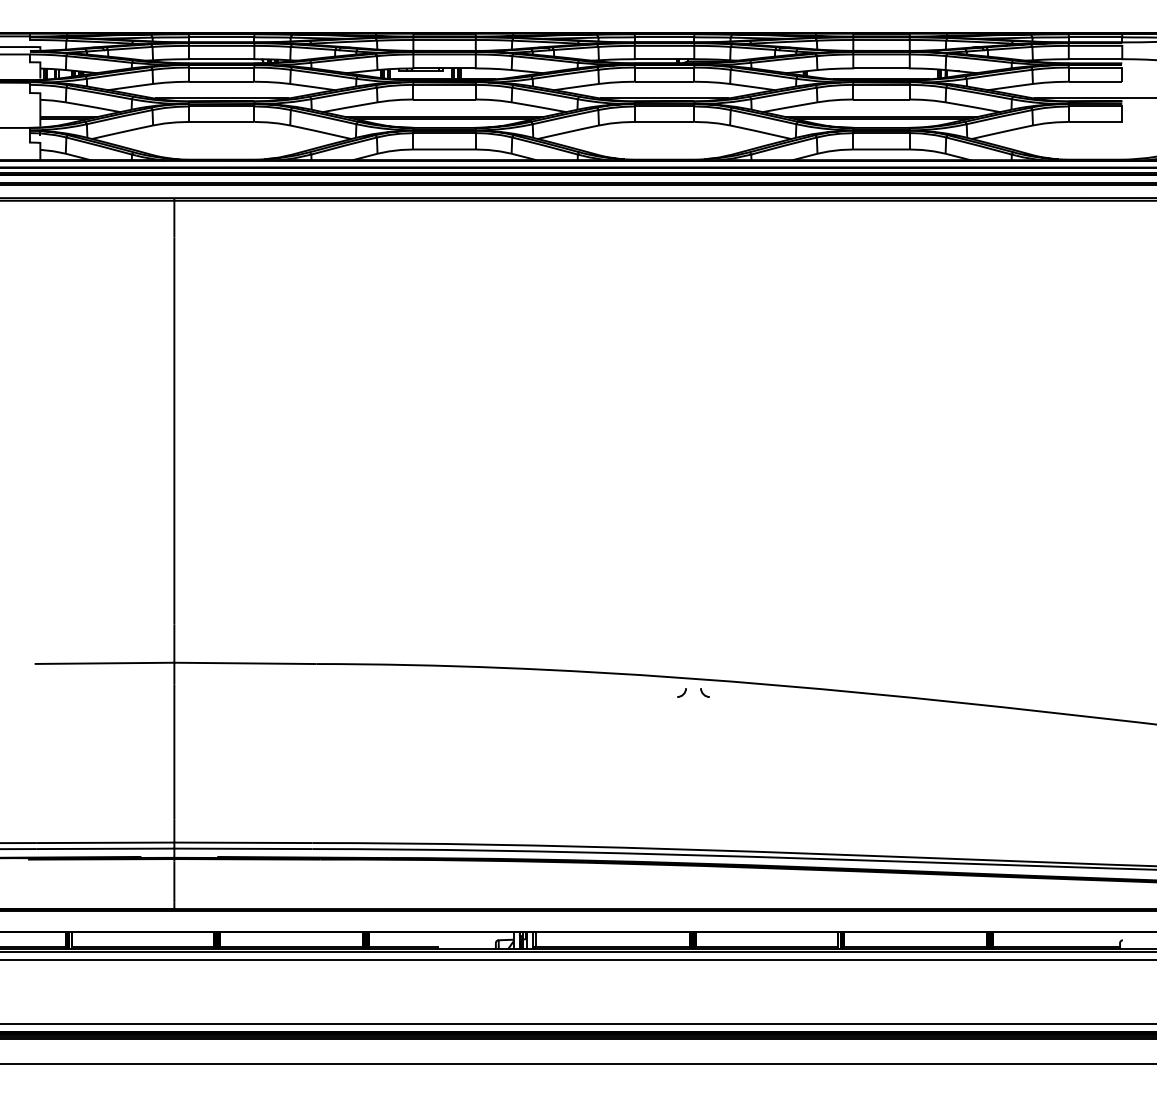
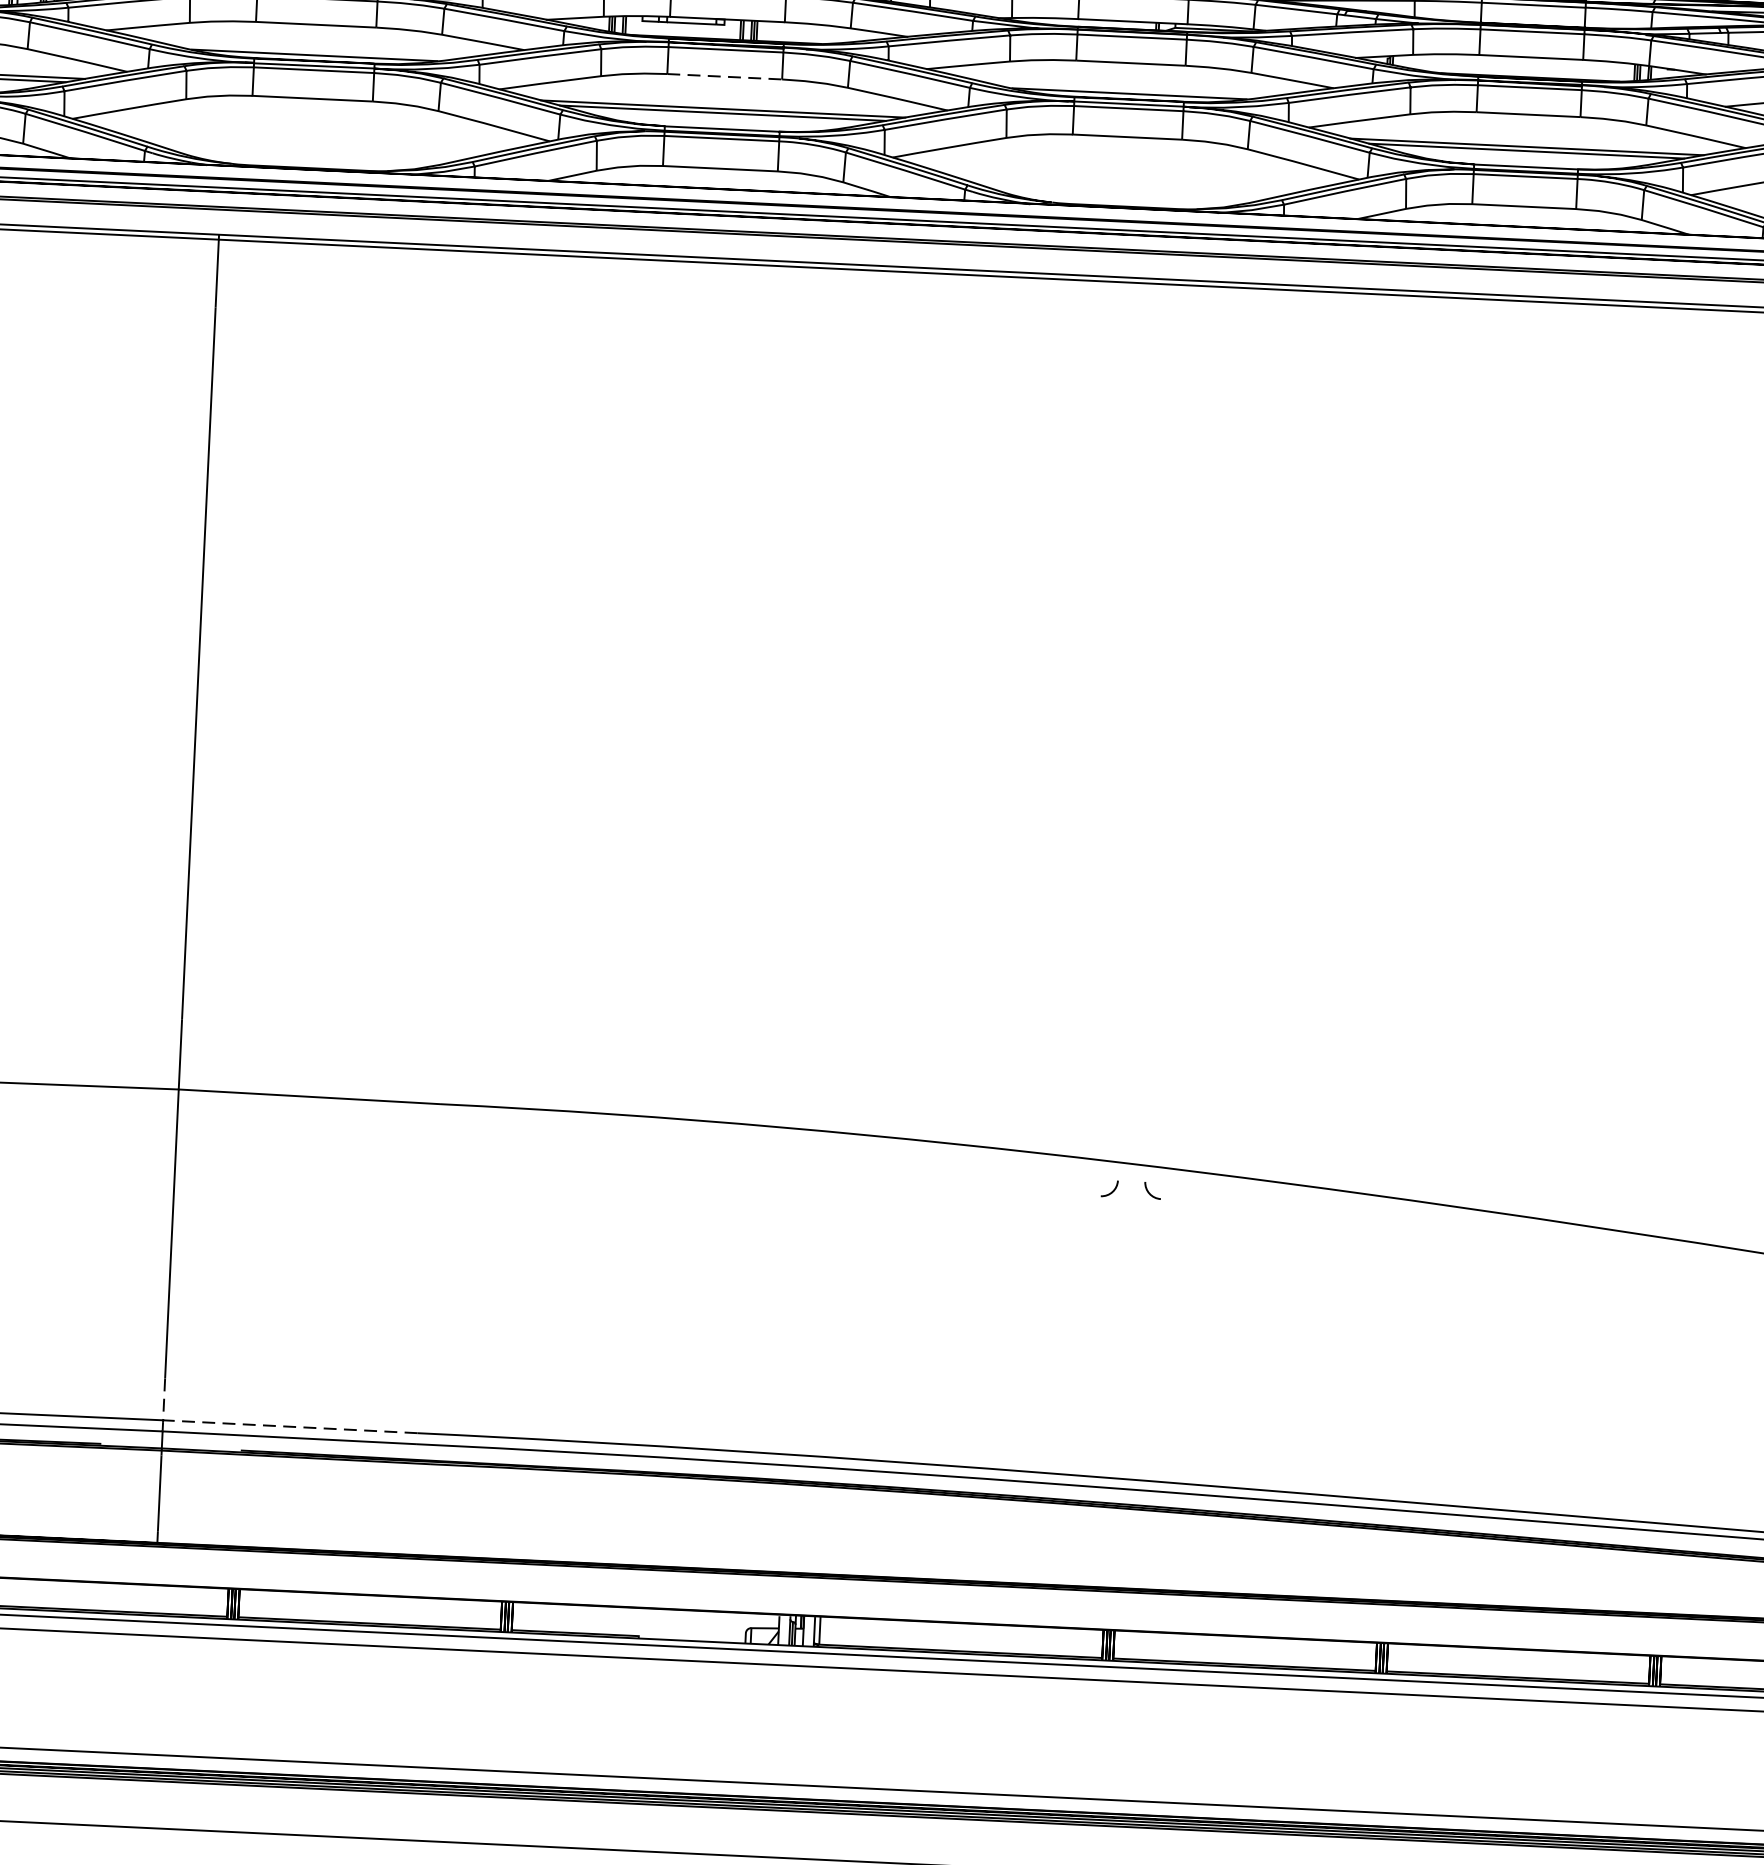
line: (445, 99) -> (726, 76), solid -> dashed
line: (231, 842) -> (268, 1425), solid -> dashed

